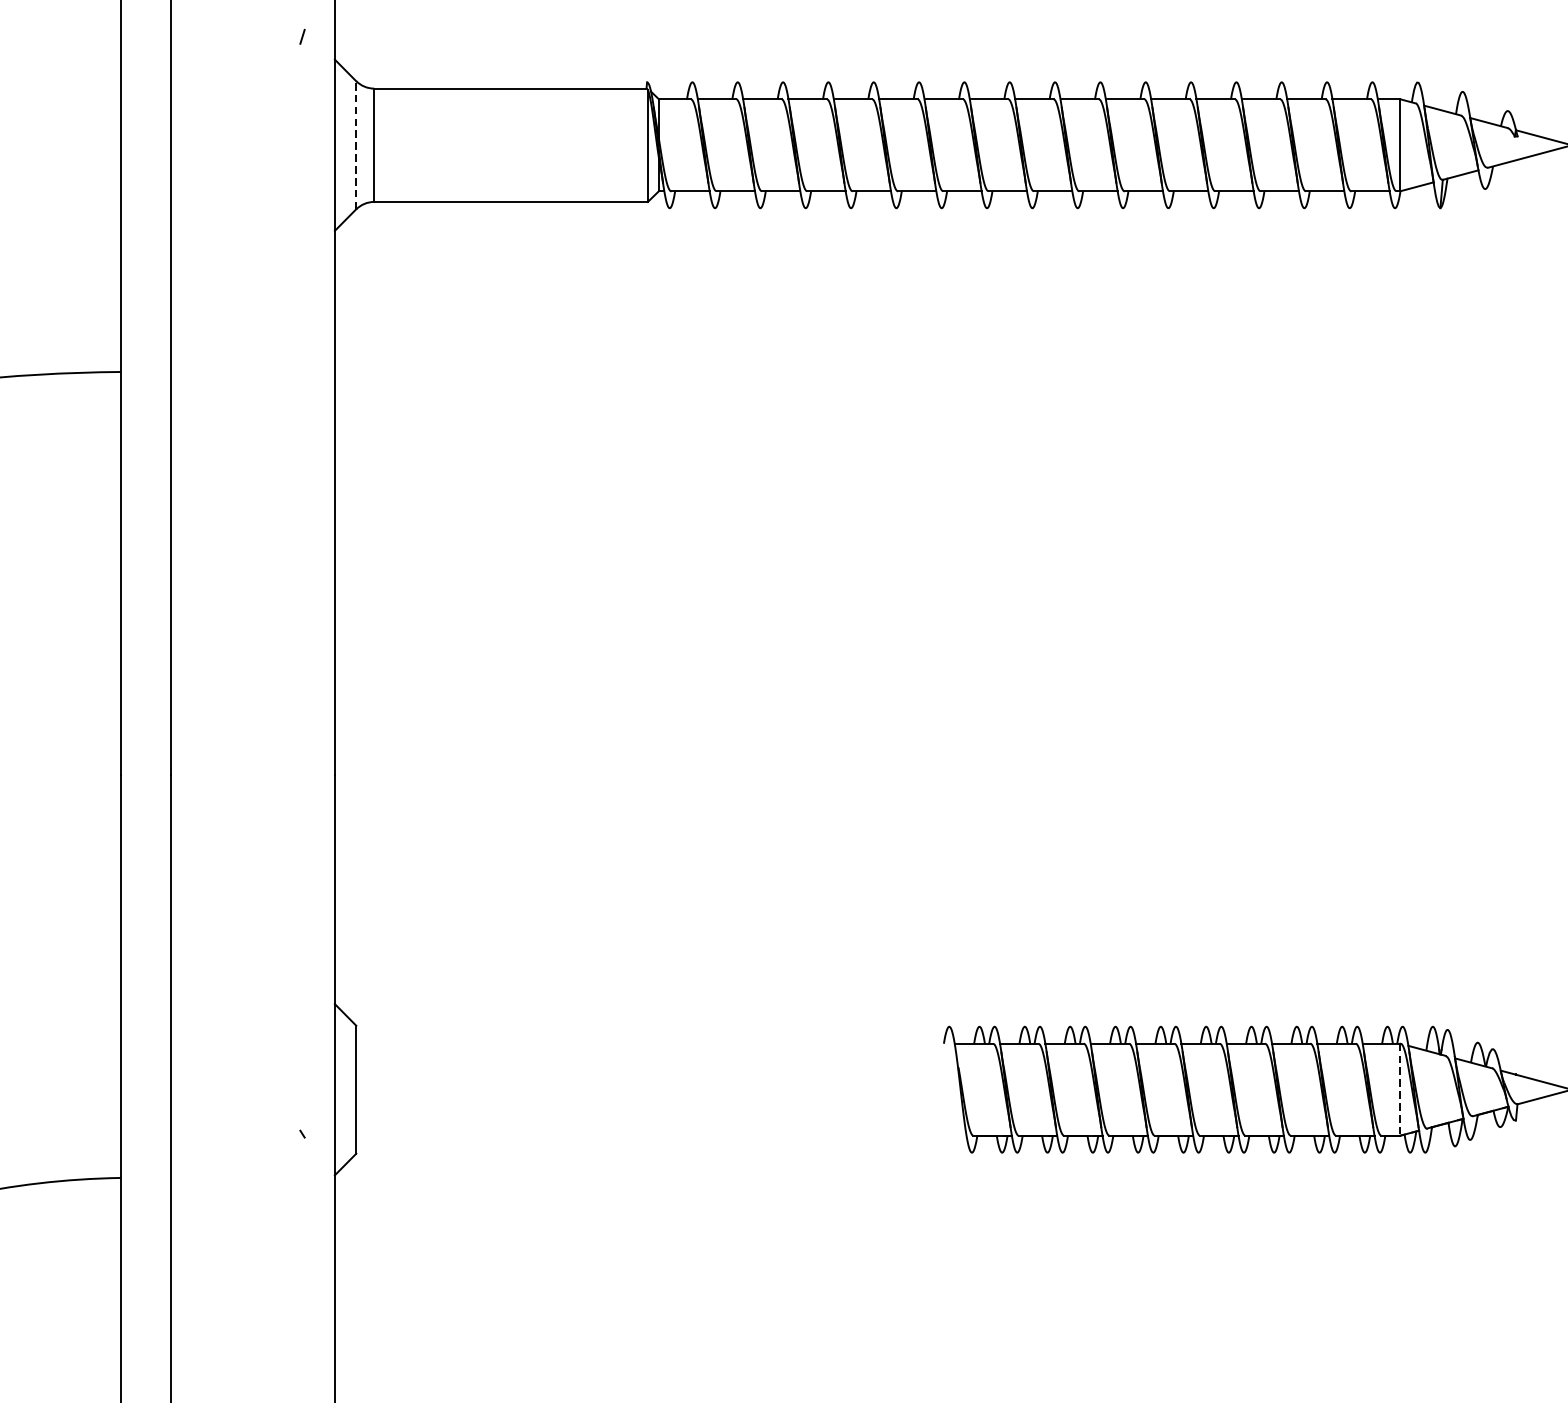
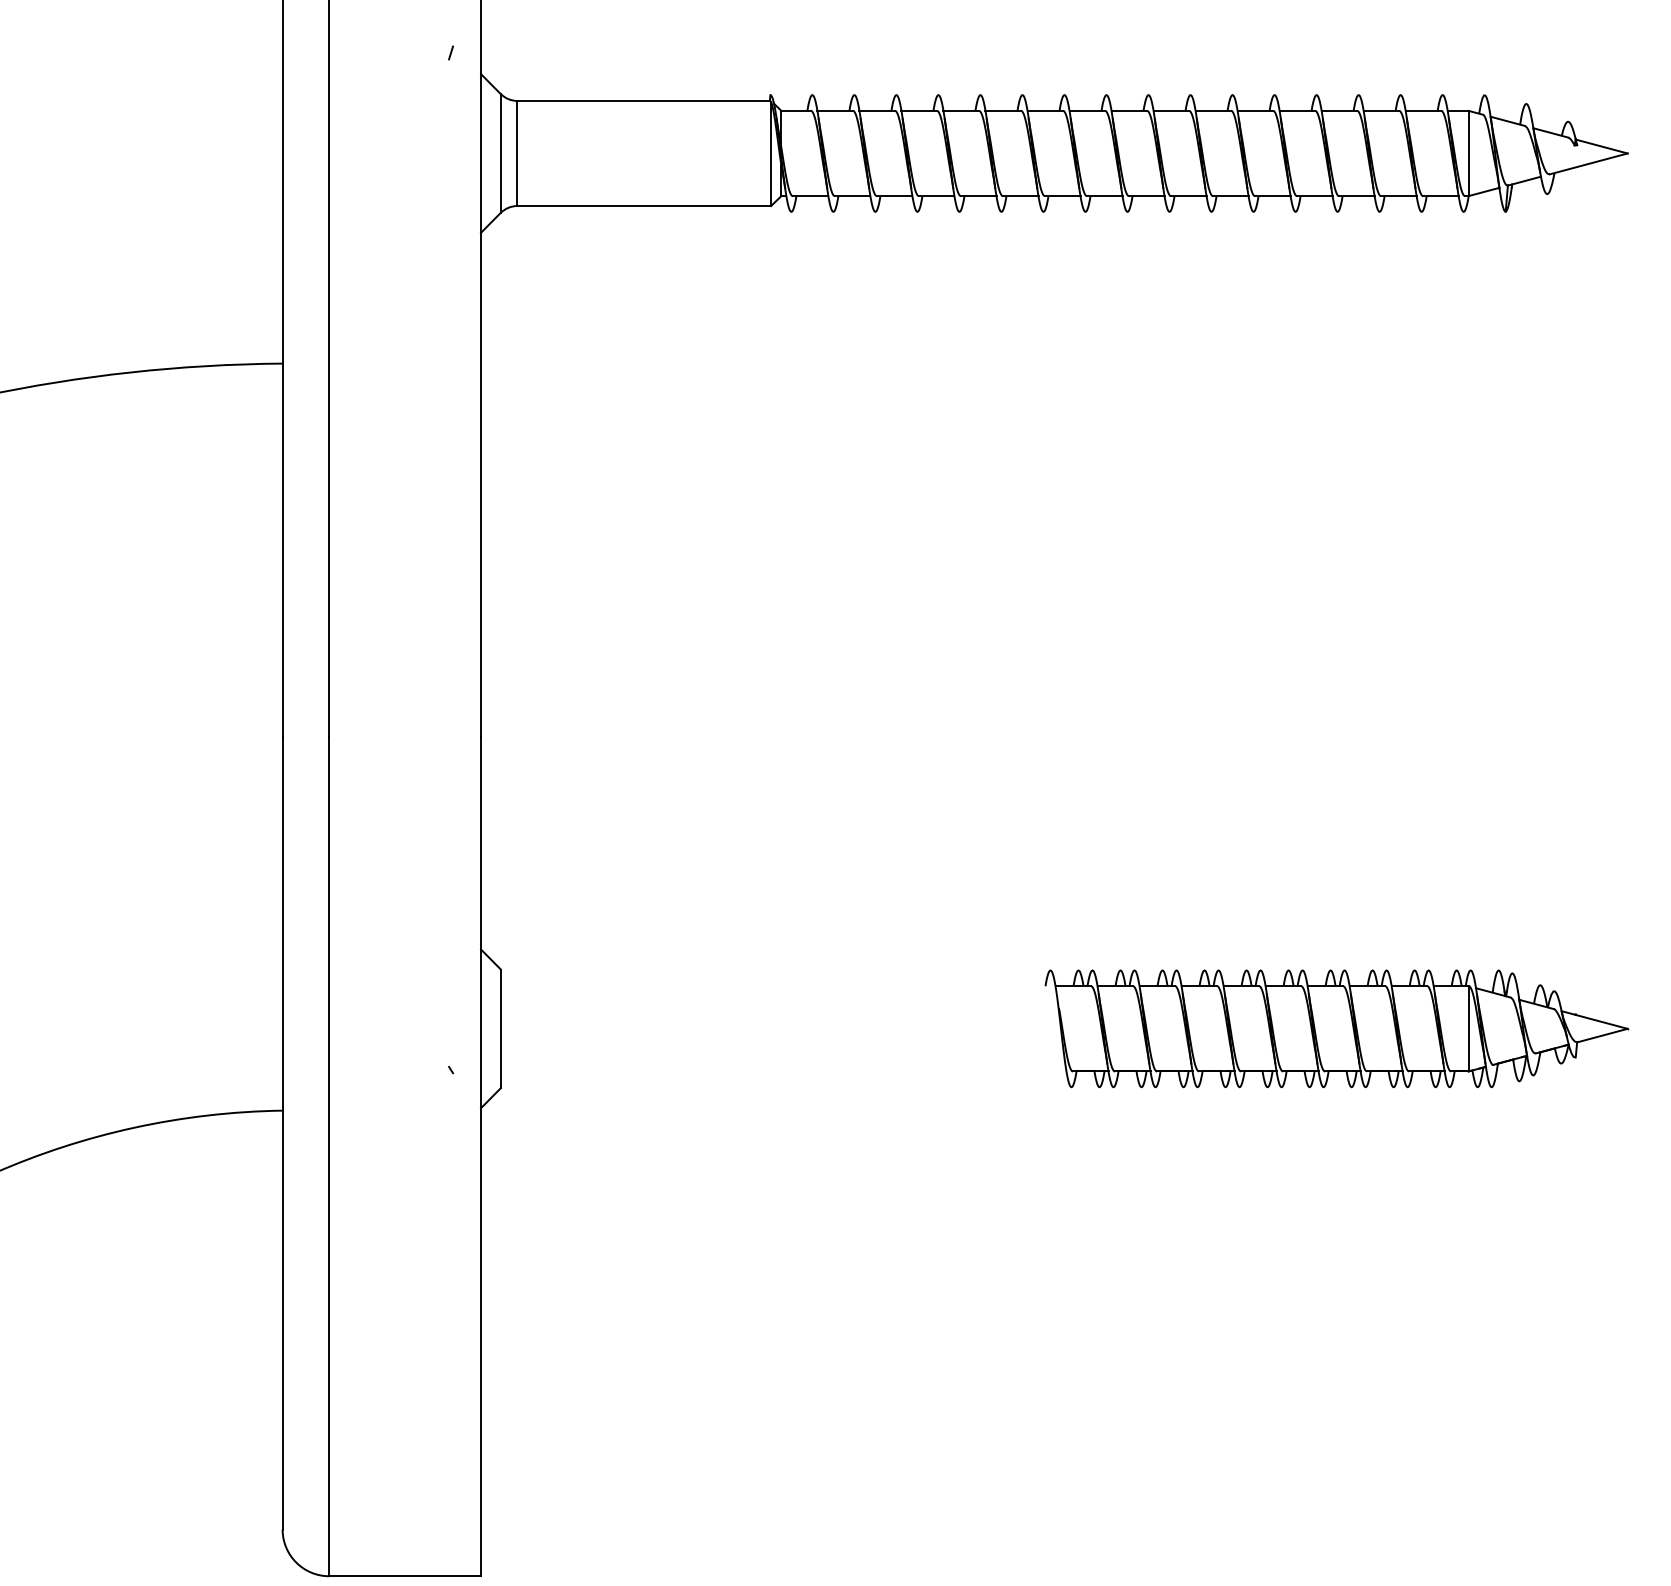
line: (355, 144) -> (500, 152), dashed -> solid
line: (1400, 1089) -> (1468, 1028), dashed -> solid

